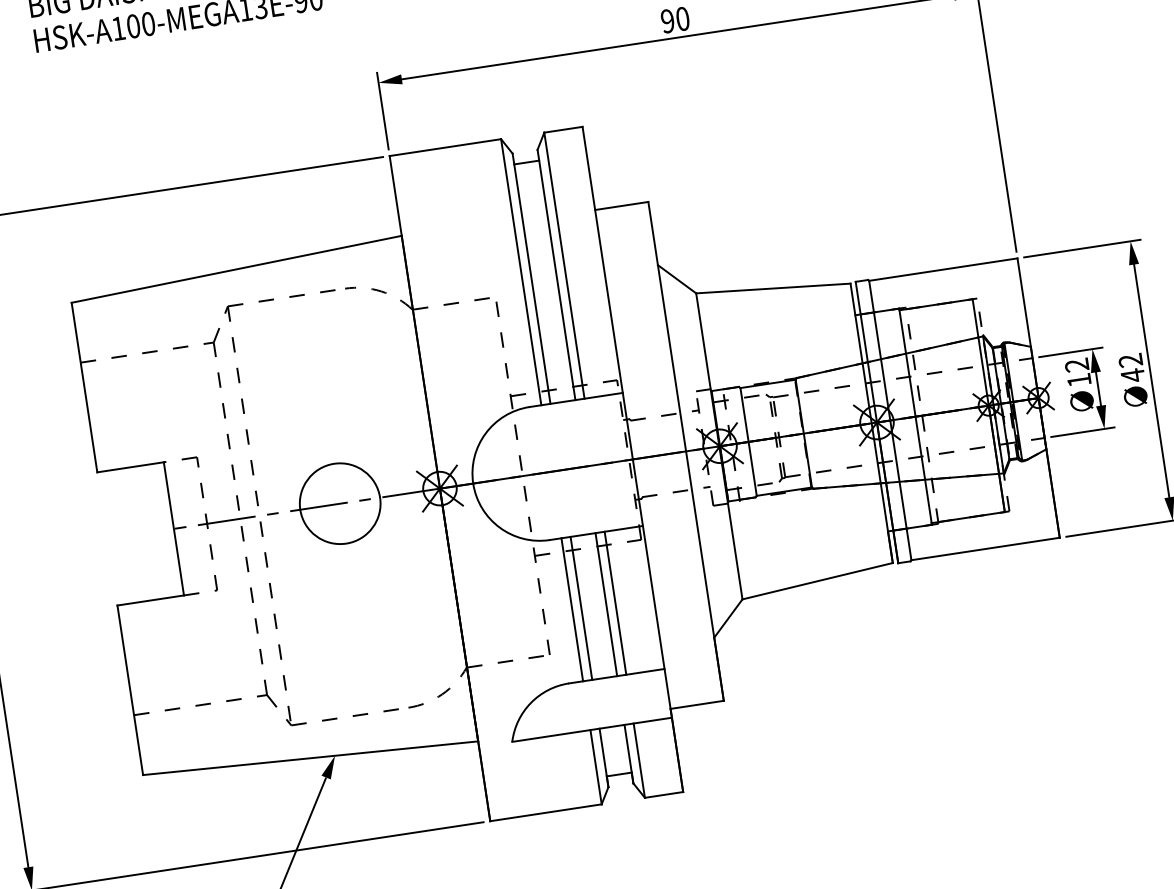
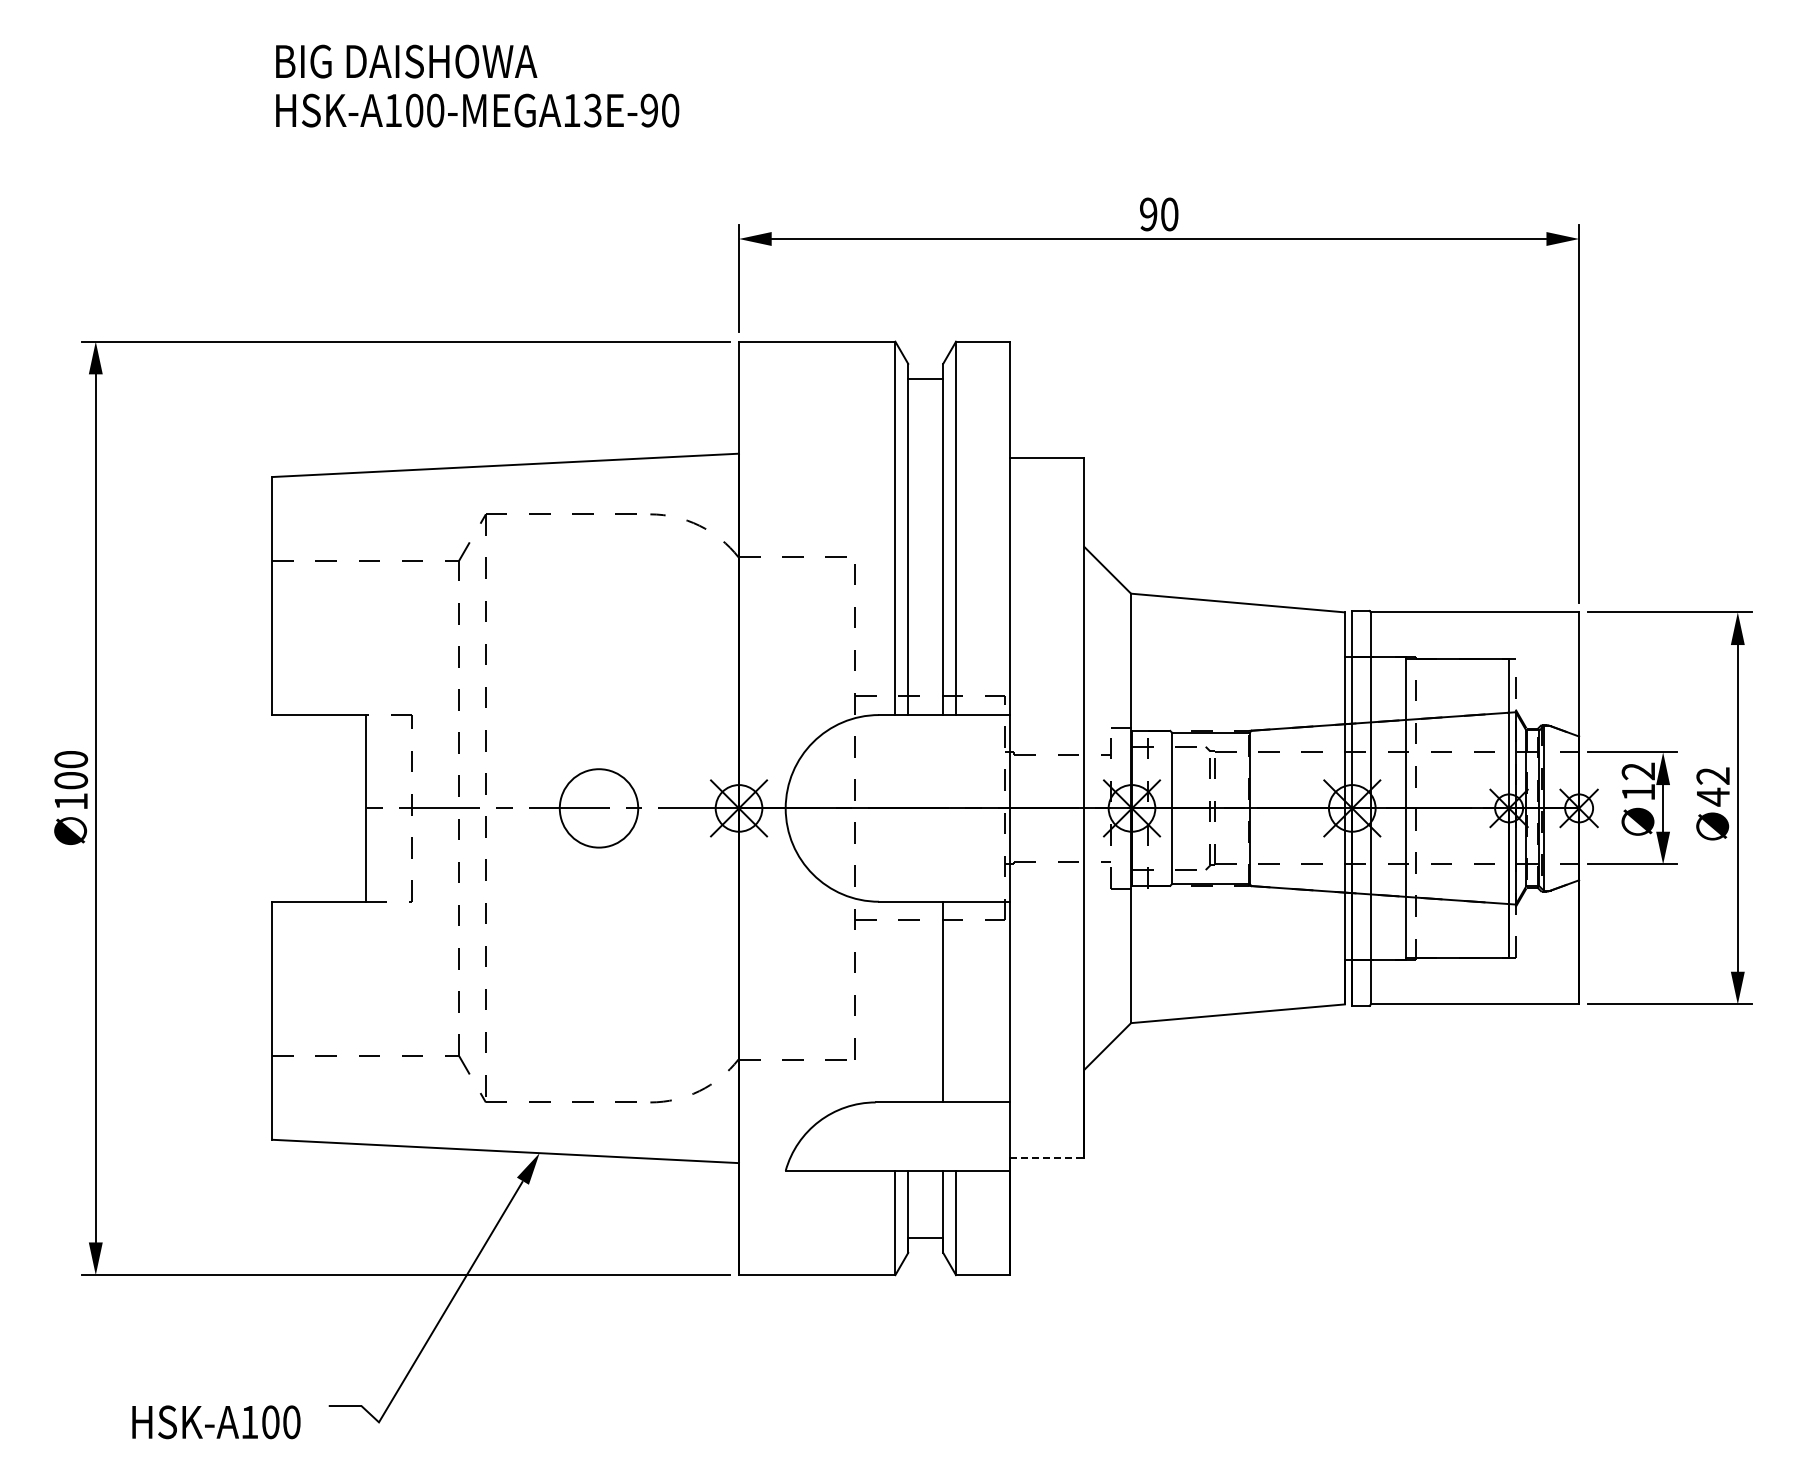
circle: (340, 503) -> (599, 808), size x0.7
line: (615, 602) -> (956, 1001), removed
line: (581, 607) -> (908, 1001), removed
line: (572, 609) -> (895, 1001), removed
line: (697, 704) -> (1047, 1158), solid -> dashed

